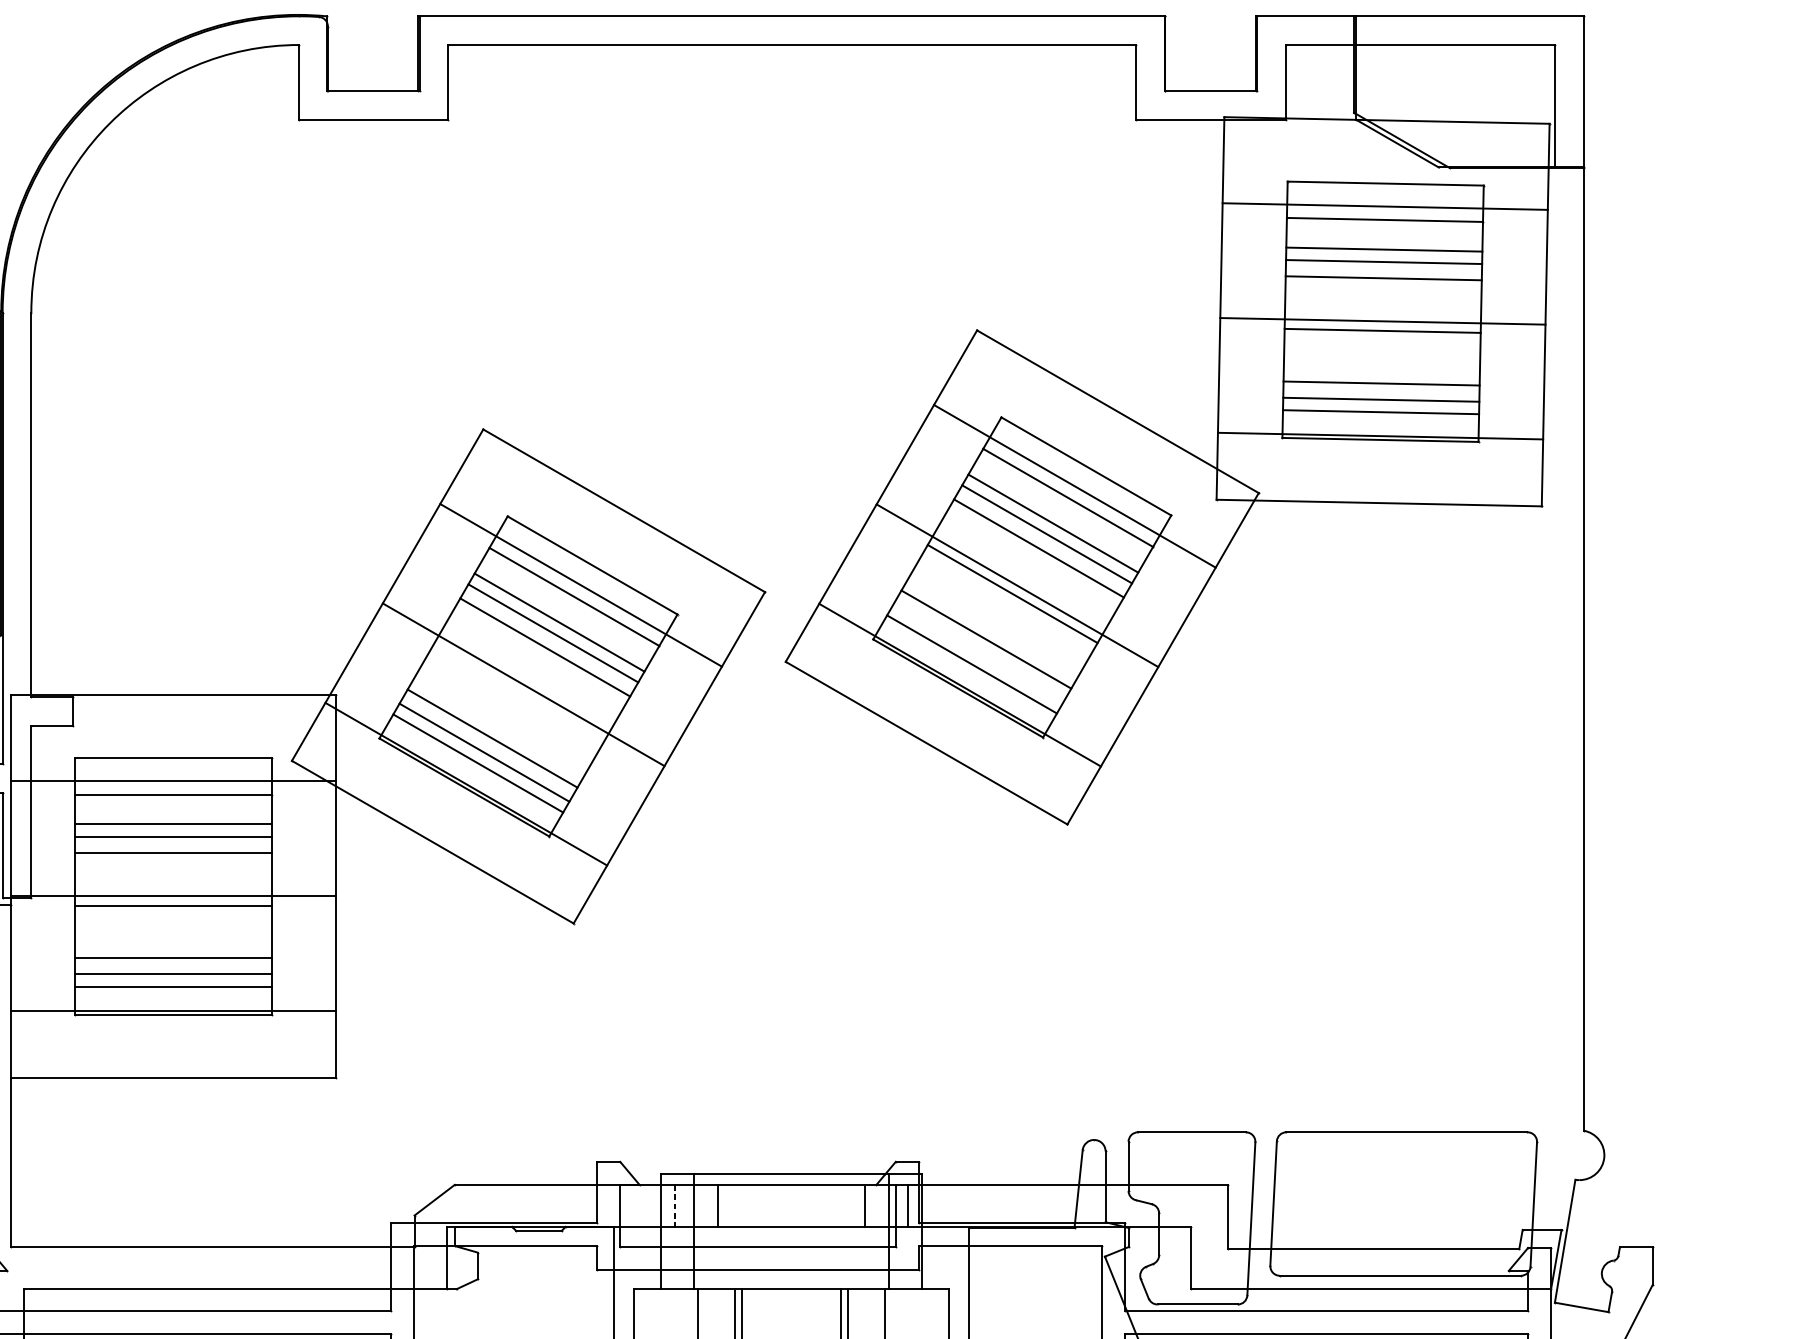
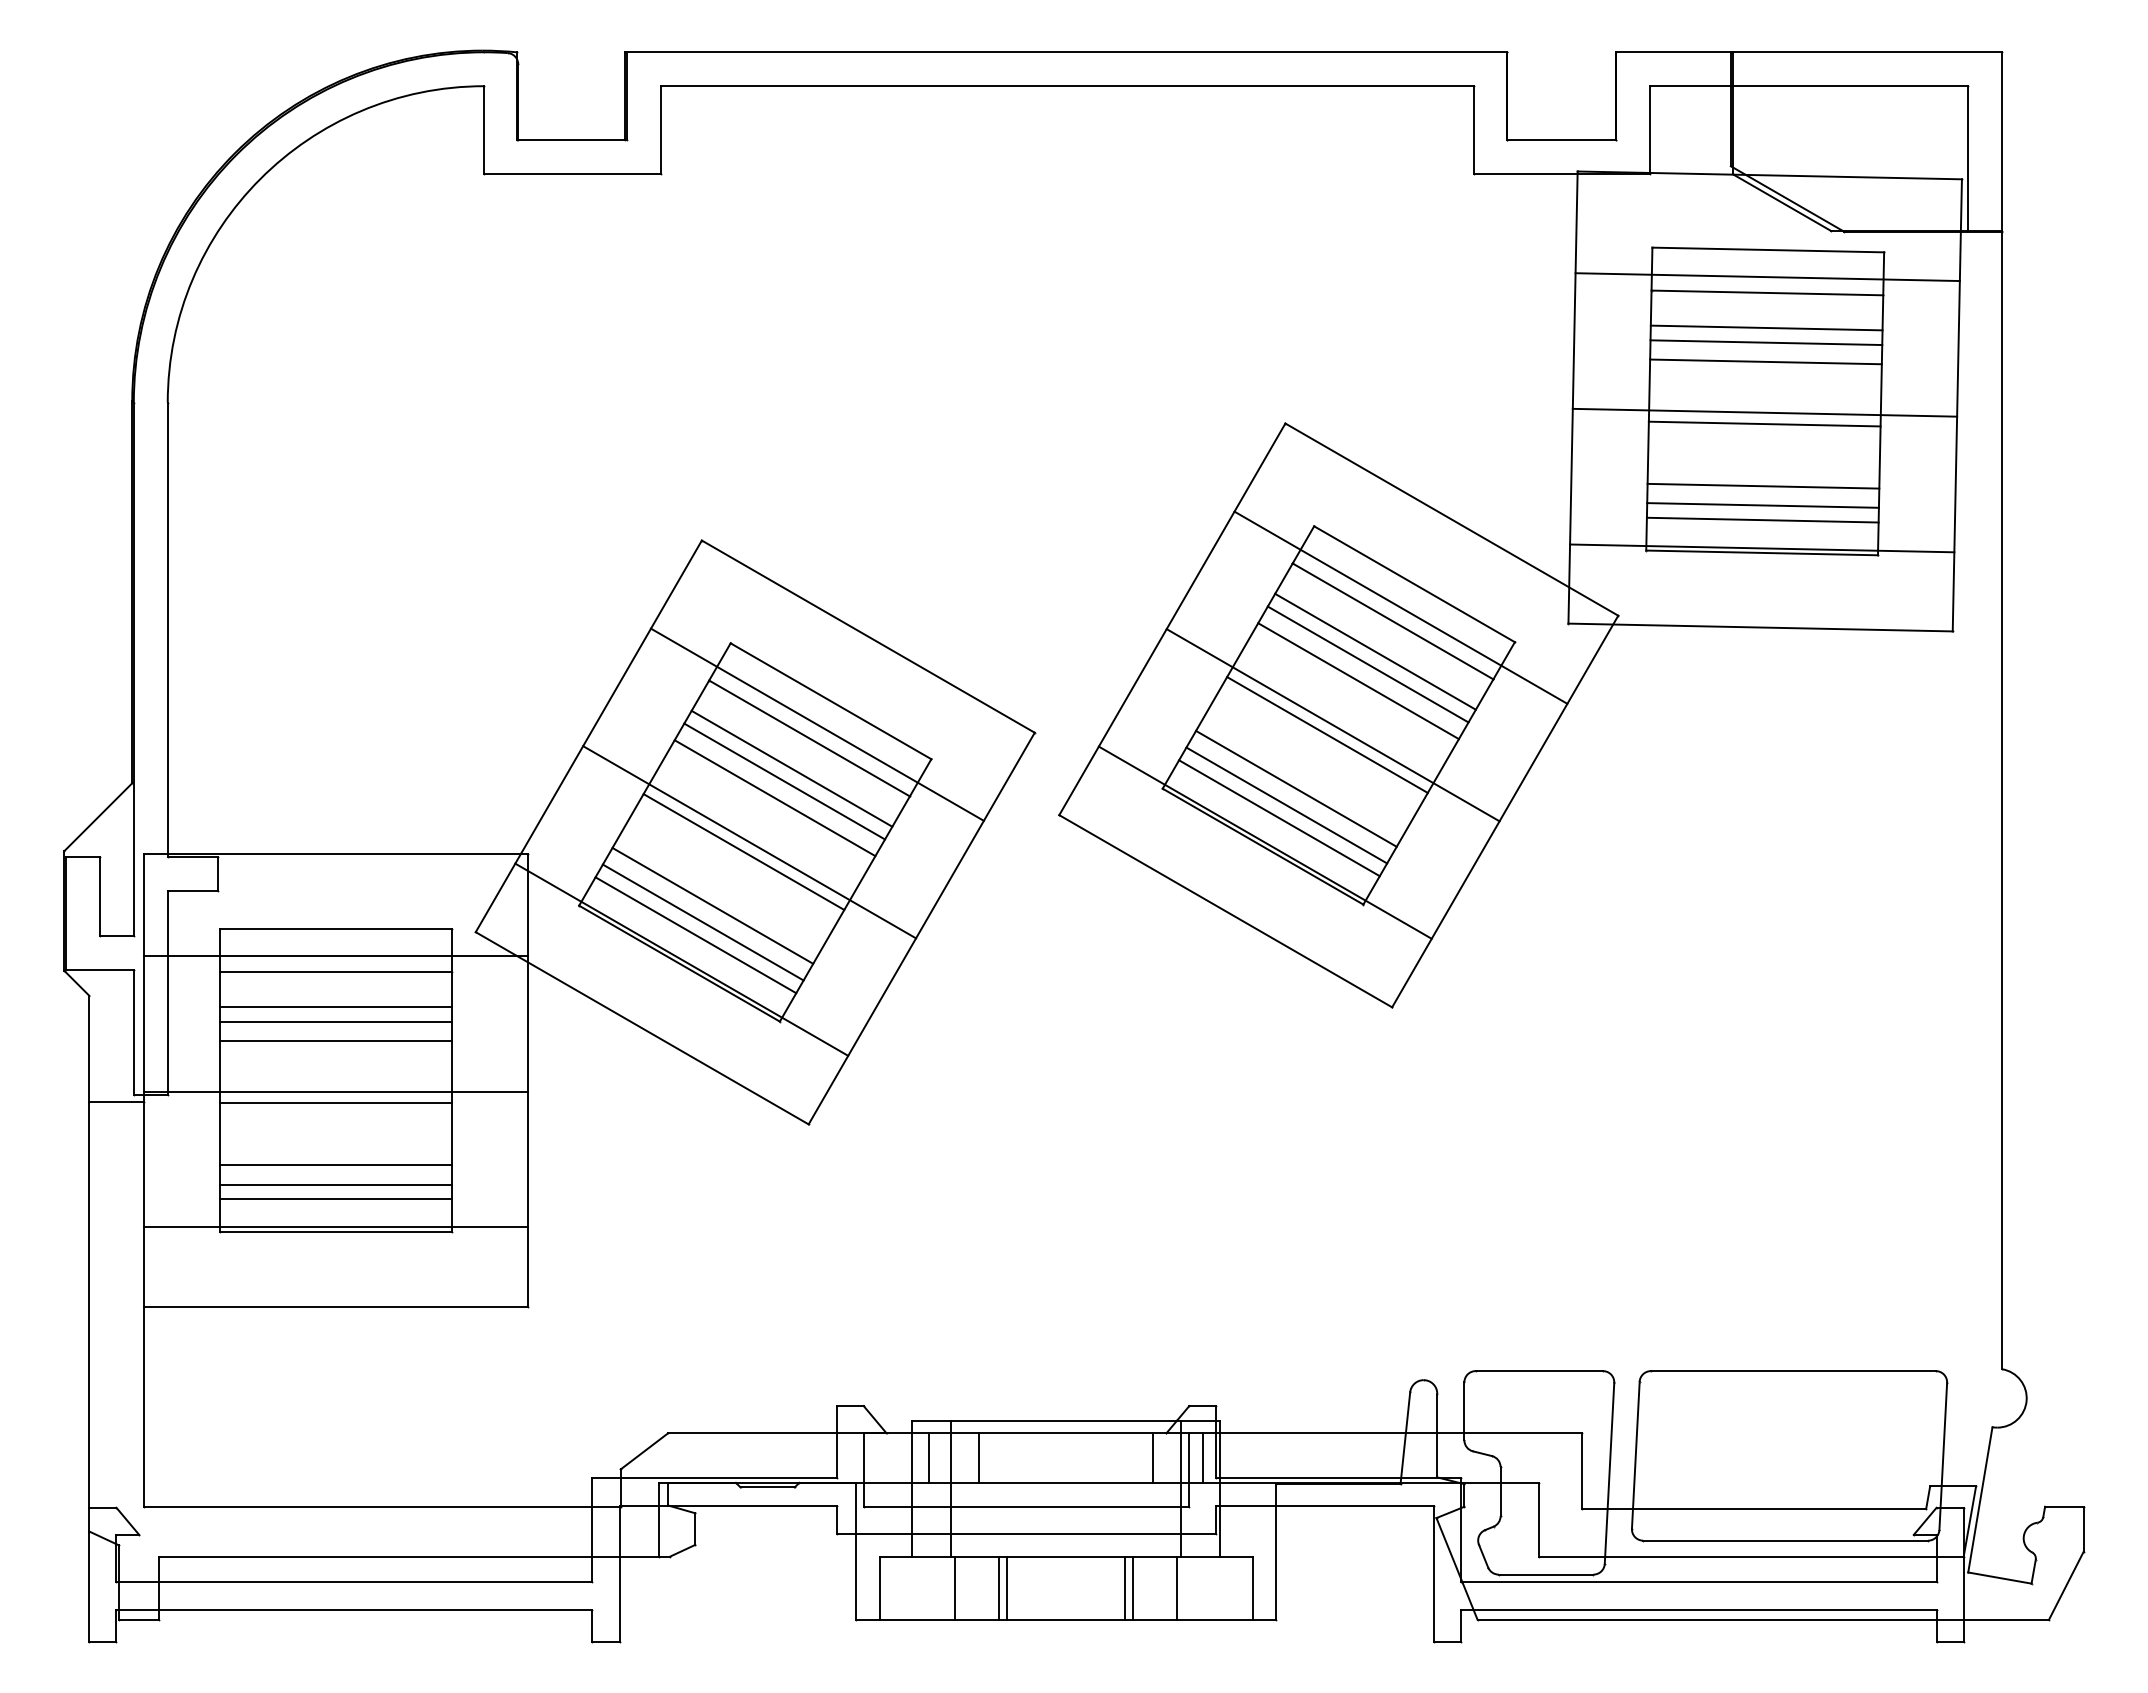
line: (978, 653) -> (1286, 805), added
line: (518, 692) -> (743, 851), added
line: (675, 1206) -> (928, 1458), dashed -> solid

